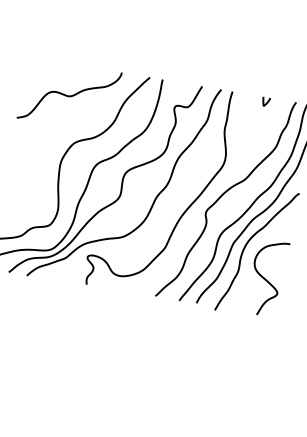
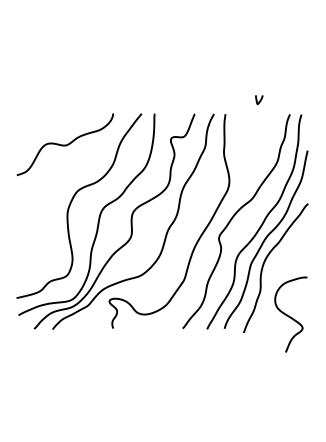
curve: (267, 101) -> (260, 99), moved
curve: (266, 278) -> (289, 315), moved

